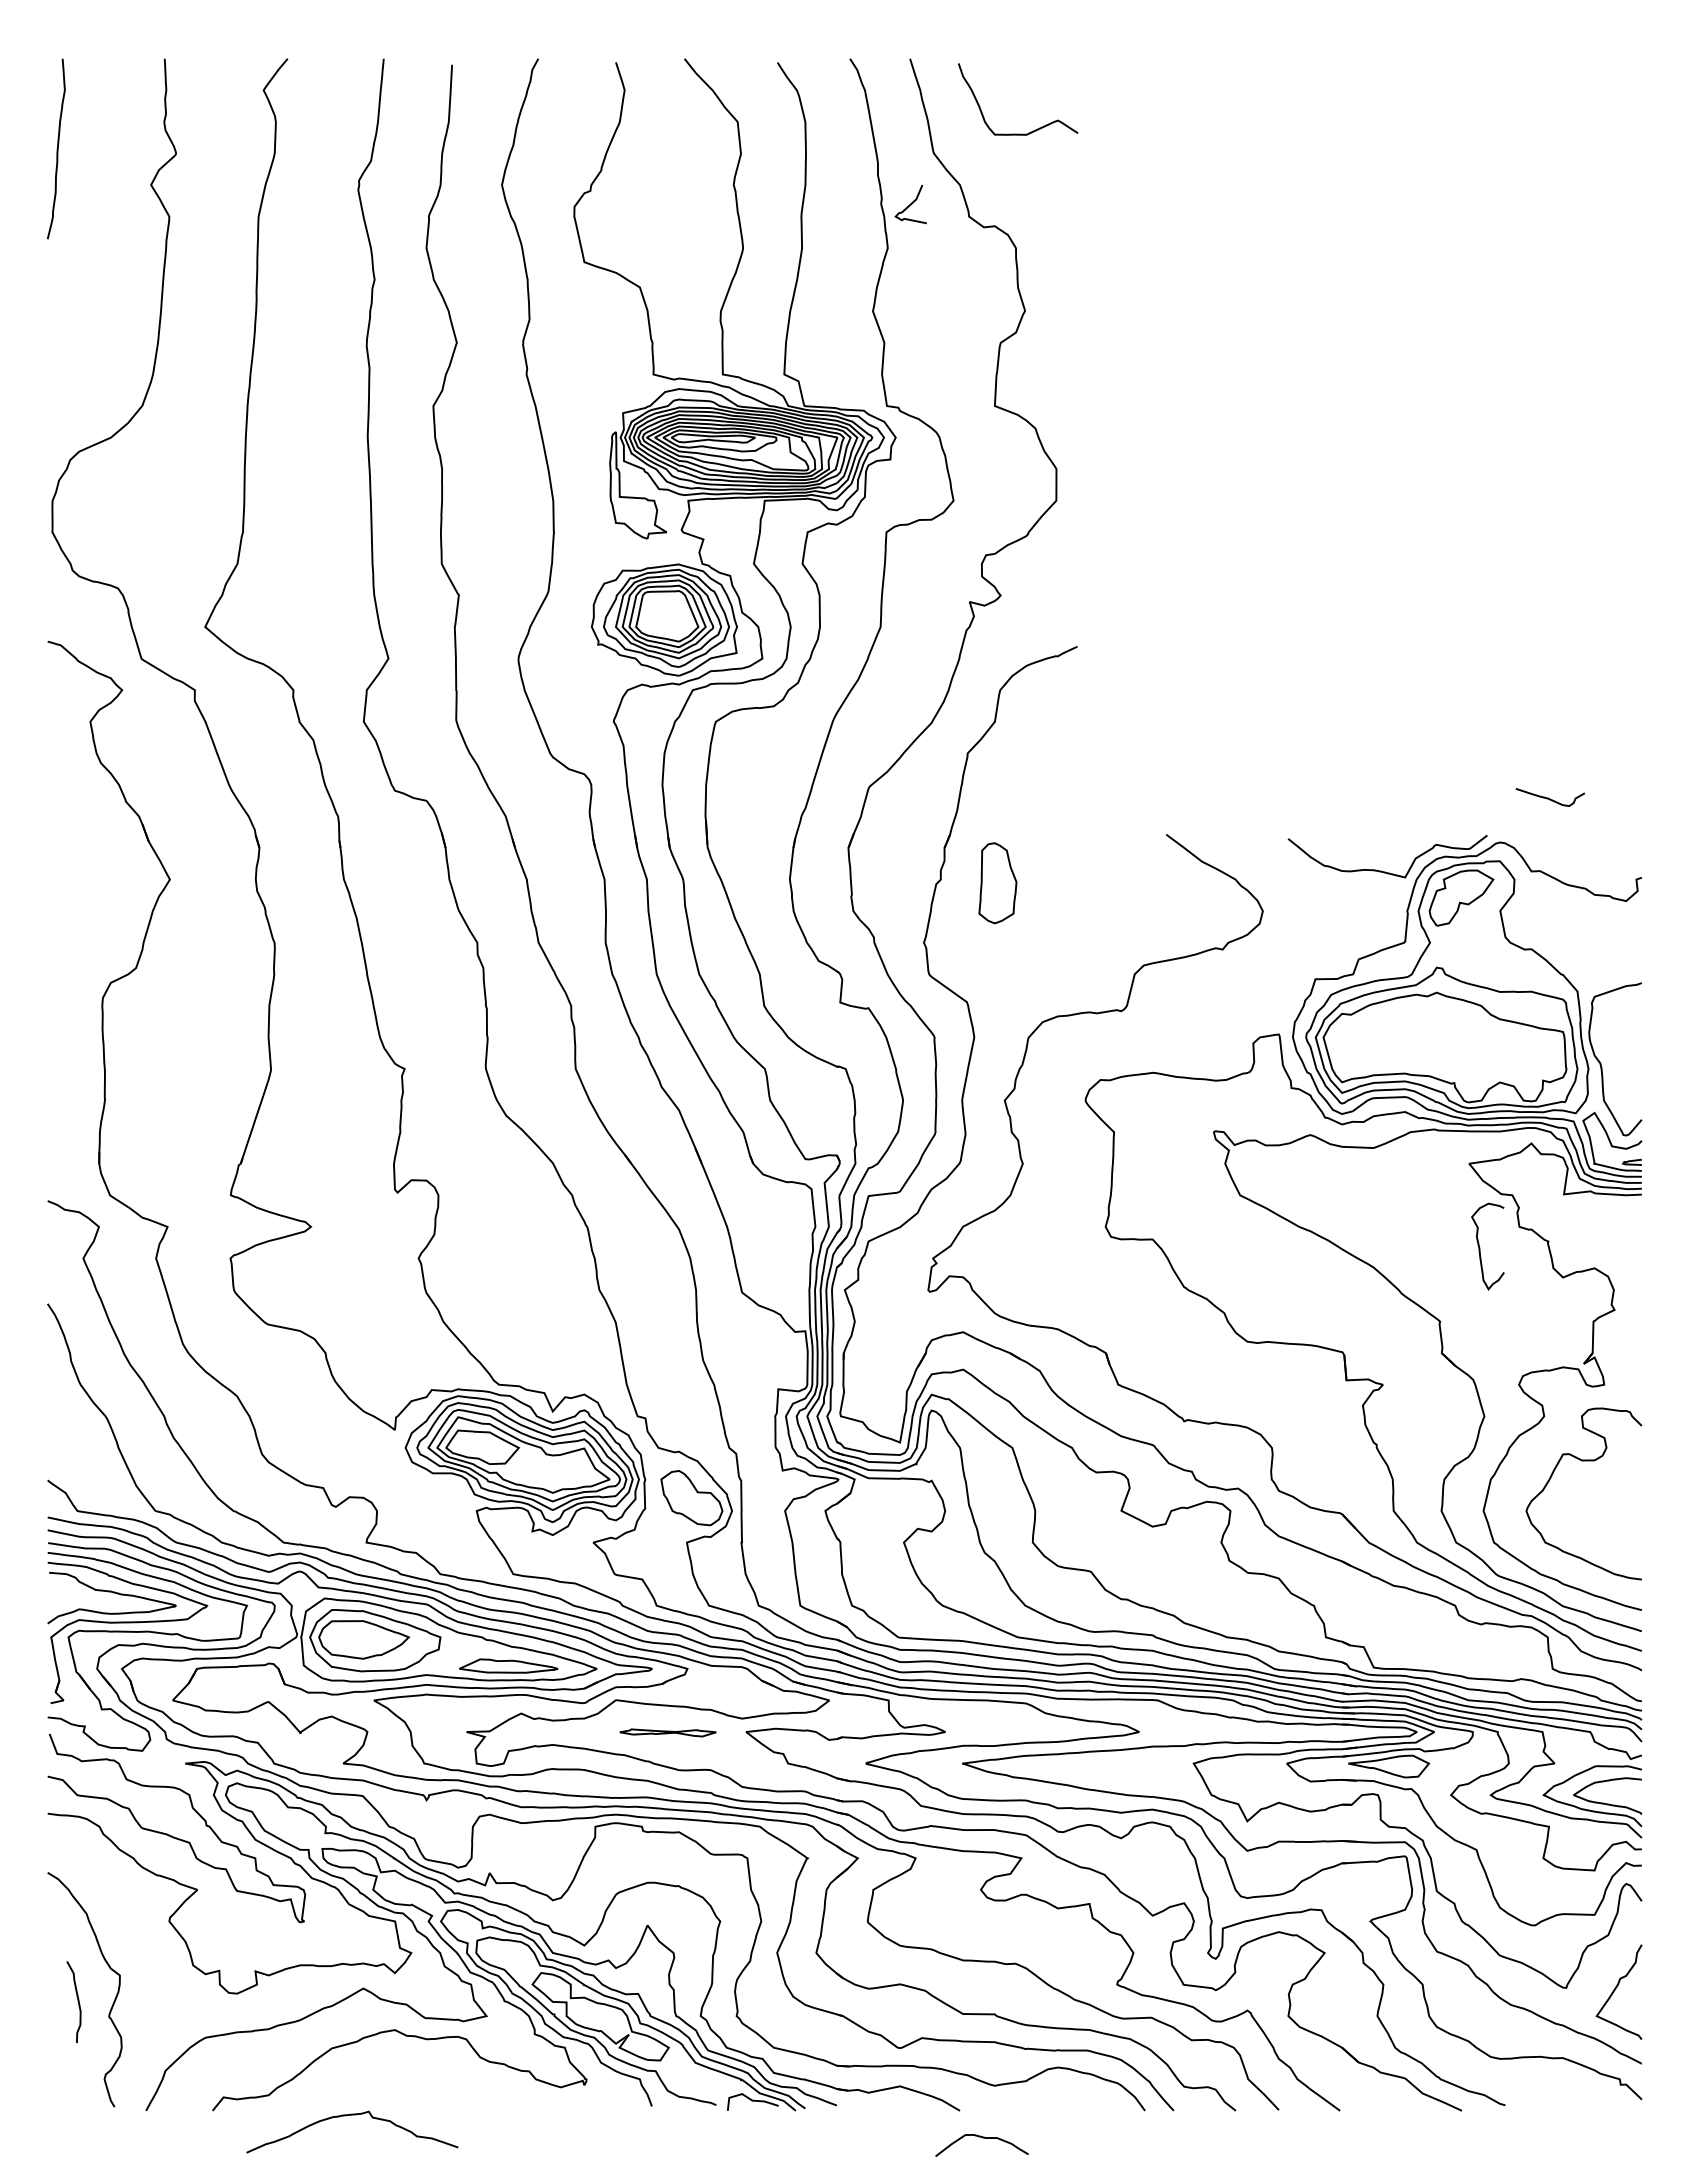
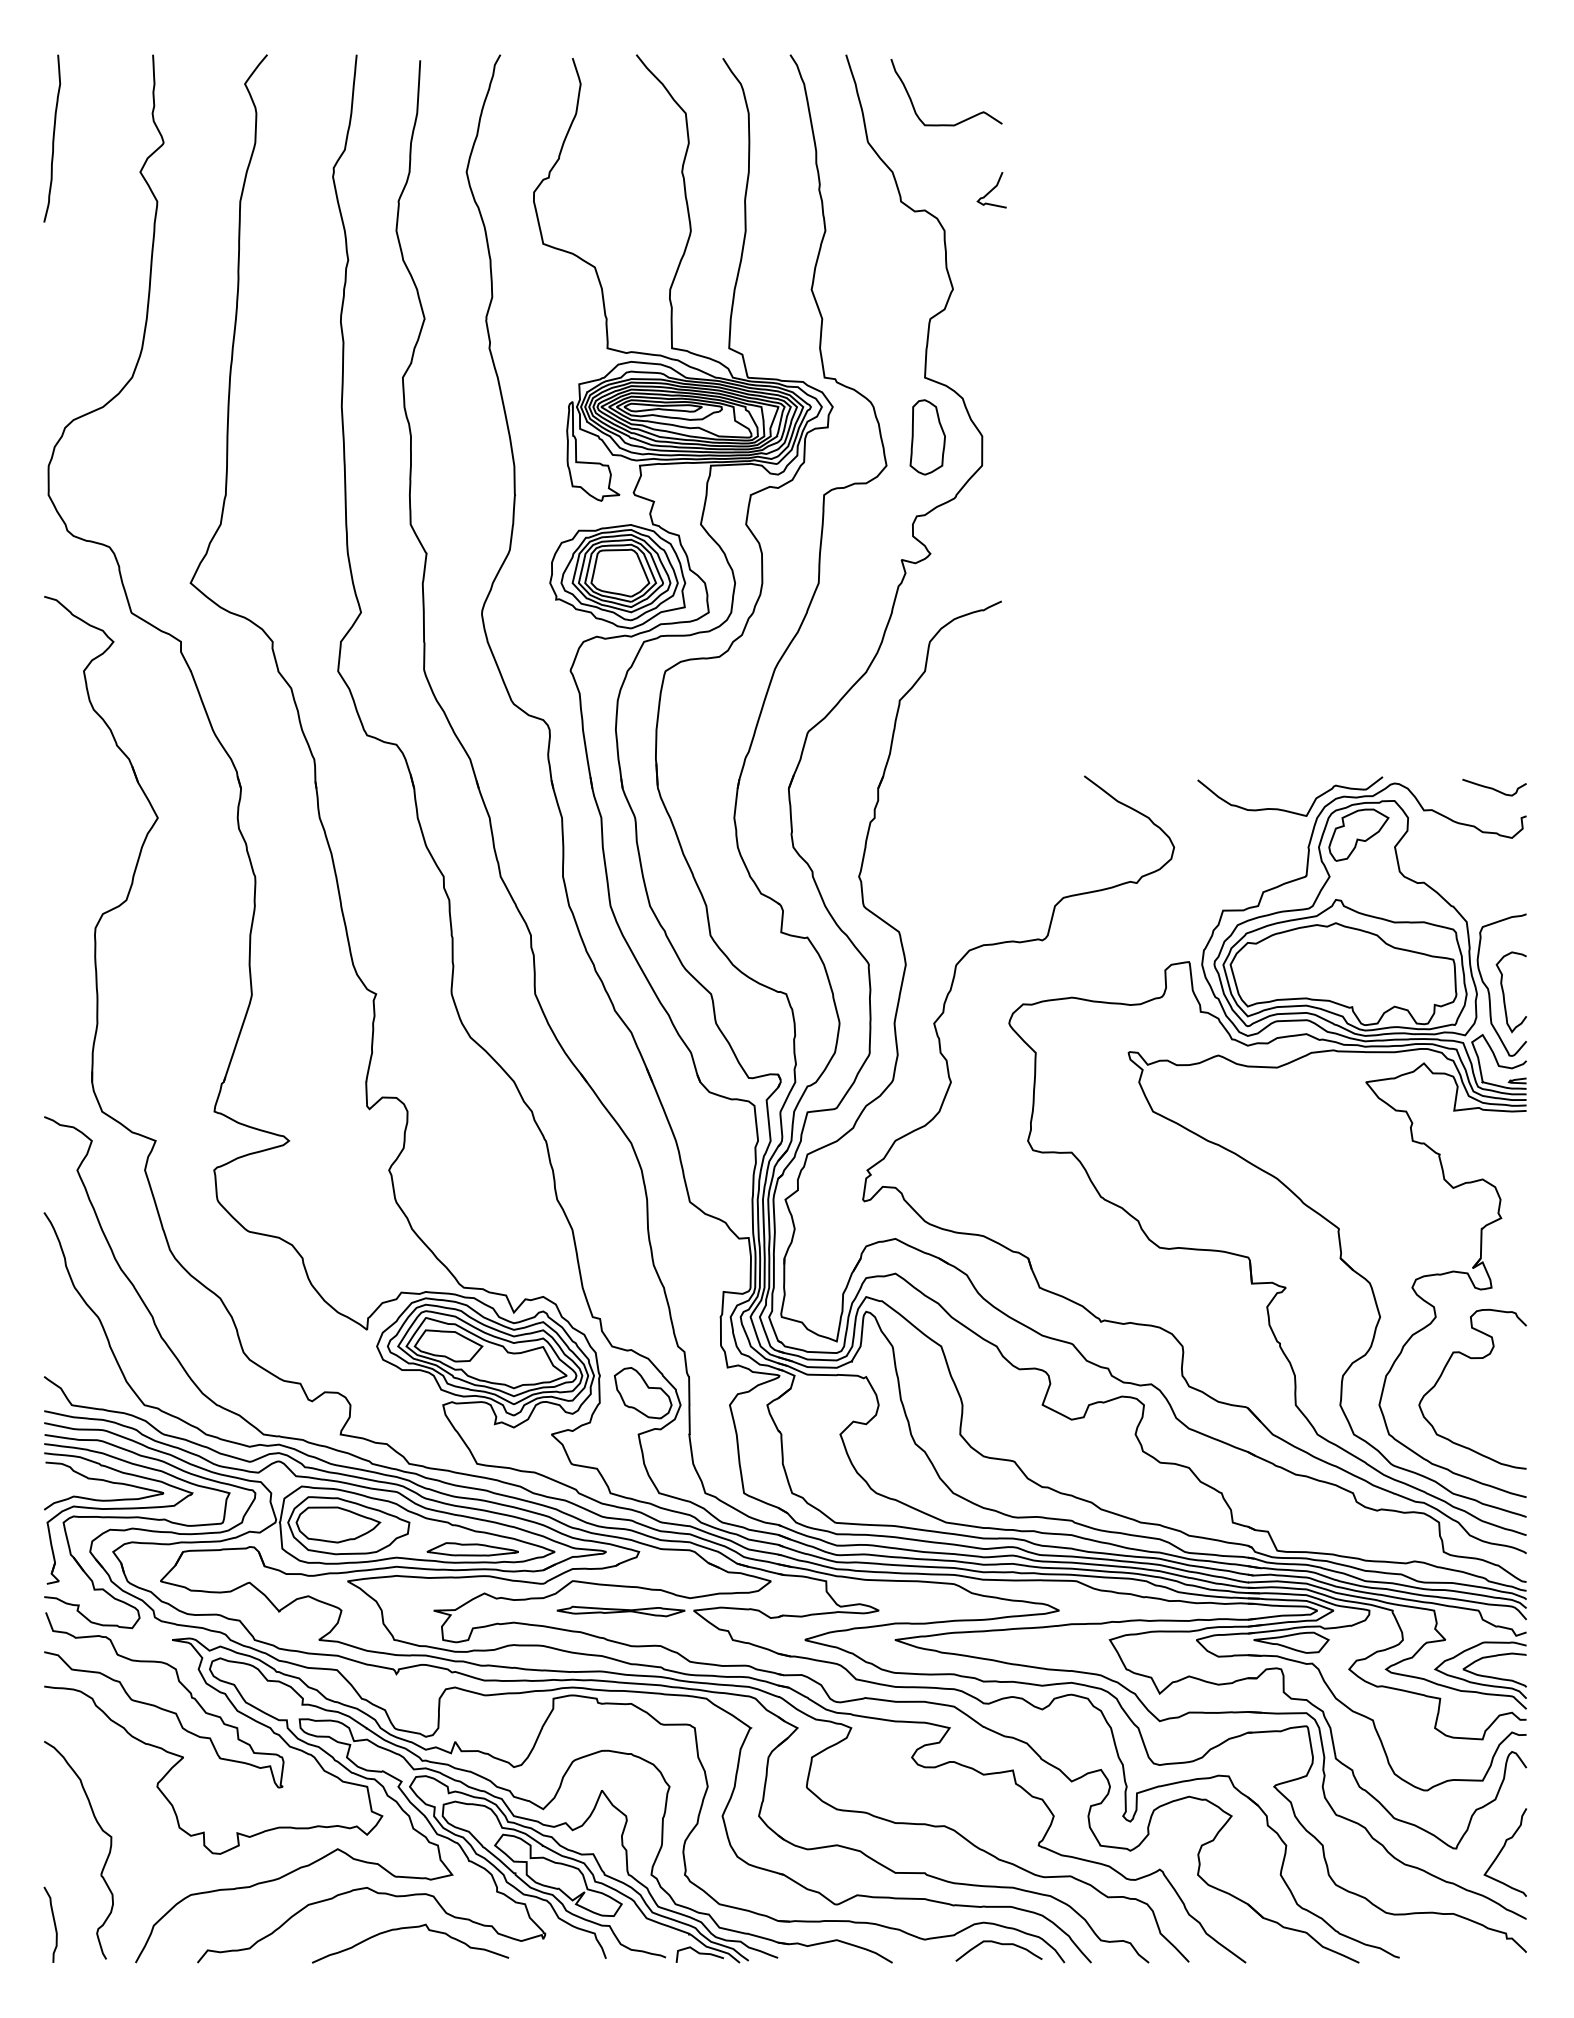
curve: (910, 204) -> (991, 190), moved
curve: (1550, 798) -> (1494, 788), moved
part: (997, 883) -> (927, 437), moved
curve: (1480, 1246) -> (1504, 992), moved
part: (667, 1732) -> (620, 1611), size x1.43
curve: (77, 1999) -> (53, 1922), moved
curve: (352, 2115) -> (410, 1928), moved
curve: (981, 2138) -> (998, 1944), moved

